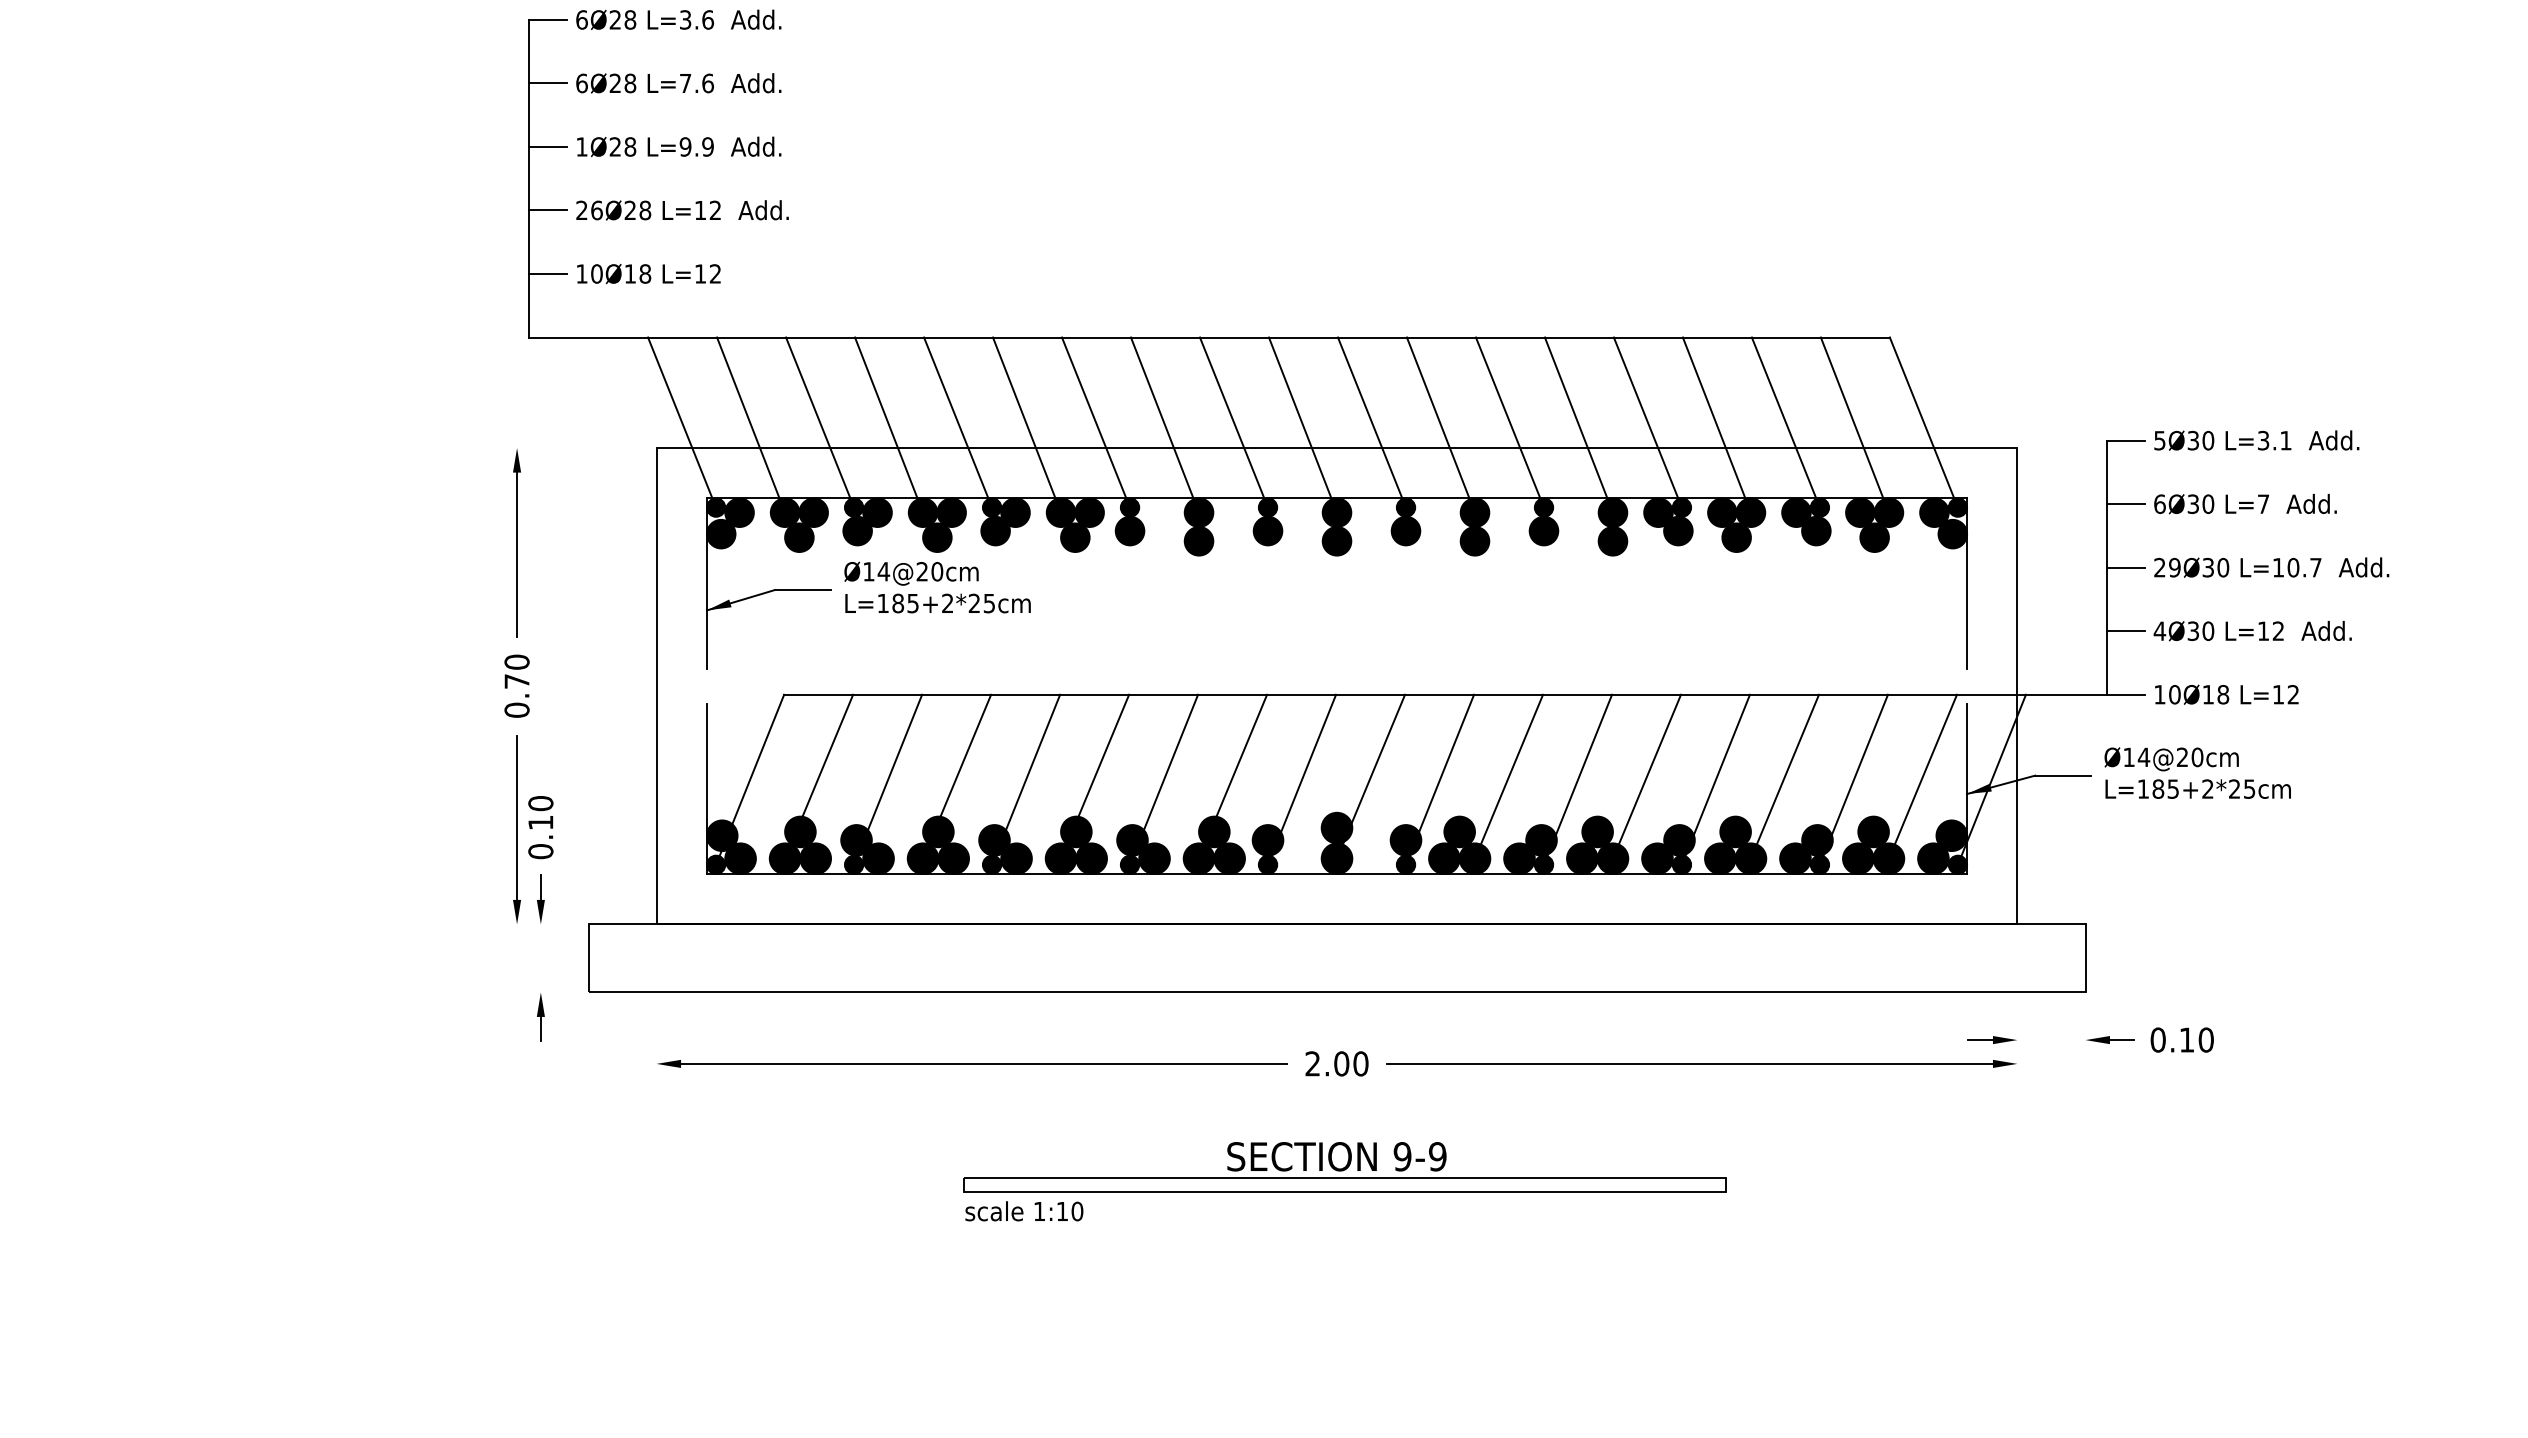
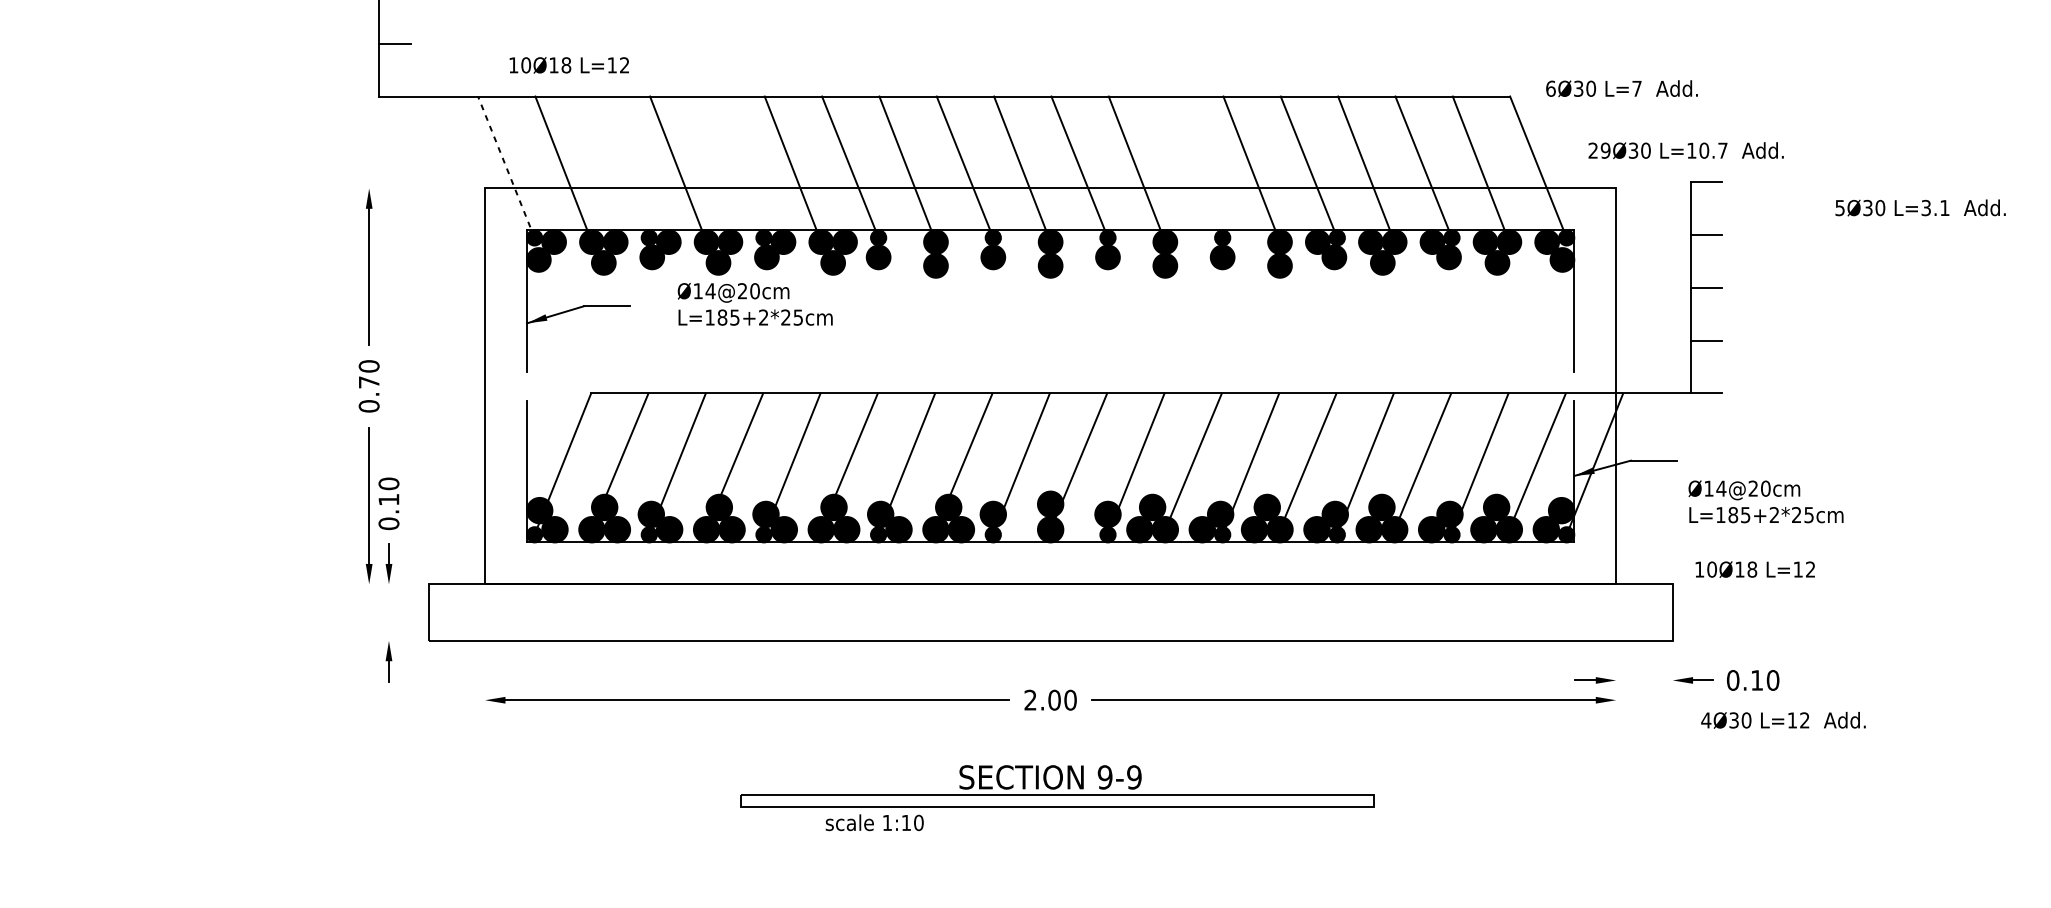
text: (648, 273) -> (569, 64), moved
line: (682, 422) -> (506, 167), solid -> dashed
line: (820, 422) -> (621, 167), removed
line: (958, 422) -> (736, 167), removed
line: (1509, 422) -> (1194, 167), removed
text: (2256, 440) -> (1920, 207), moved
text: (2245, 504) -> (1622, 89), moved
text: (2271, 567) -> (1686, 150), moved
text: (937, 587) -> (755, 304), moved
text: (2252, 631) -> (1783, 720), moved
text: (2226, 694) -> (1754, 569), moved
text: (2197, 772) -> (1765, 501), moved
text: (1024, 1211) -> (874, 822), moved

